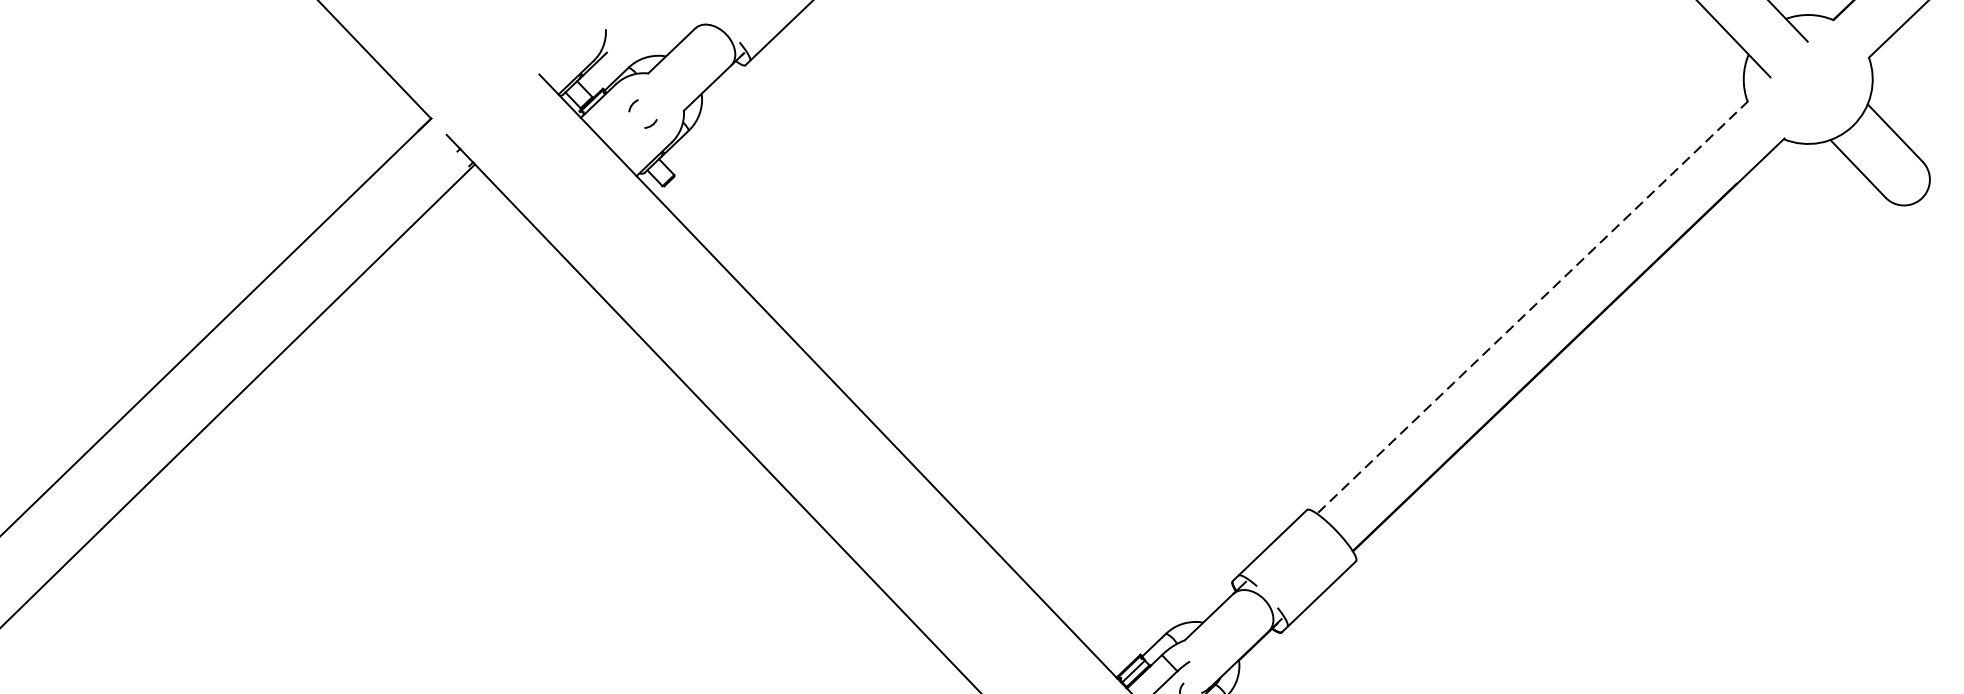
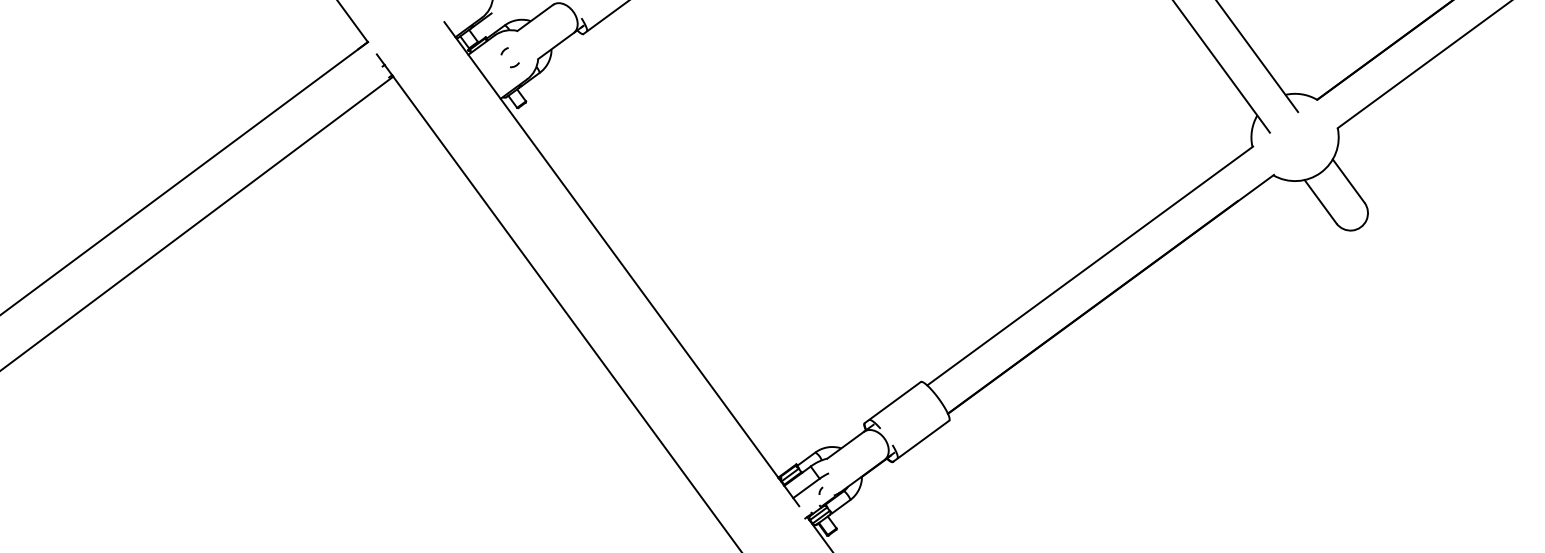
line: (1533, 308) -> (1090, 266), dashed -> solid

